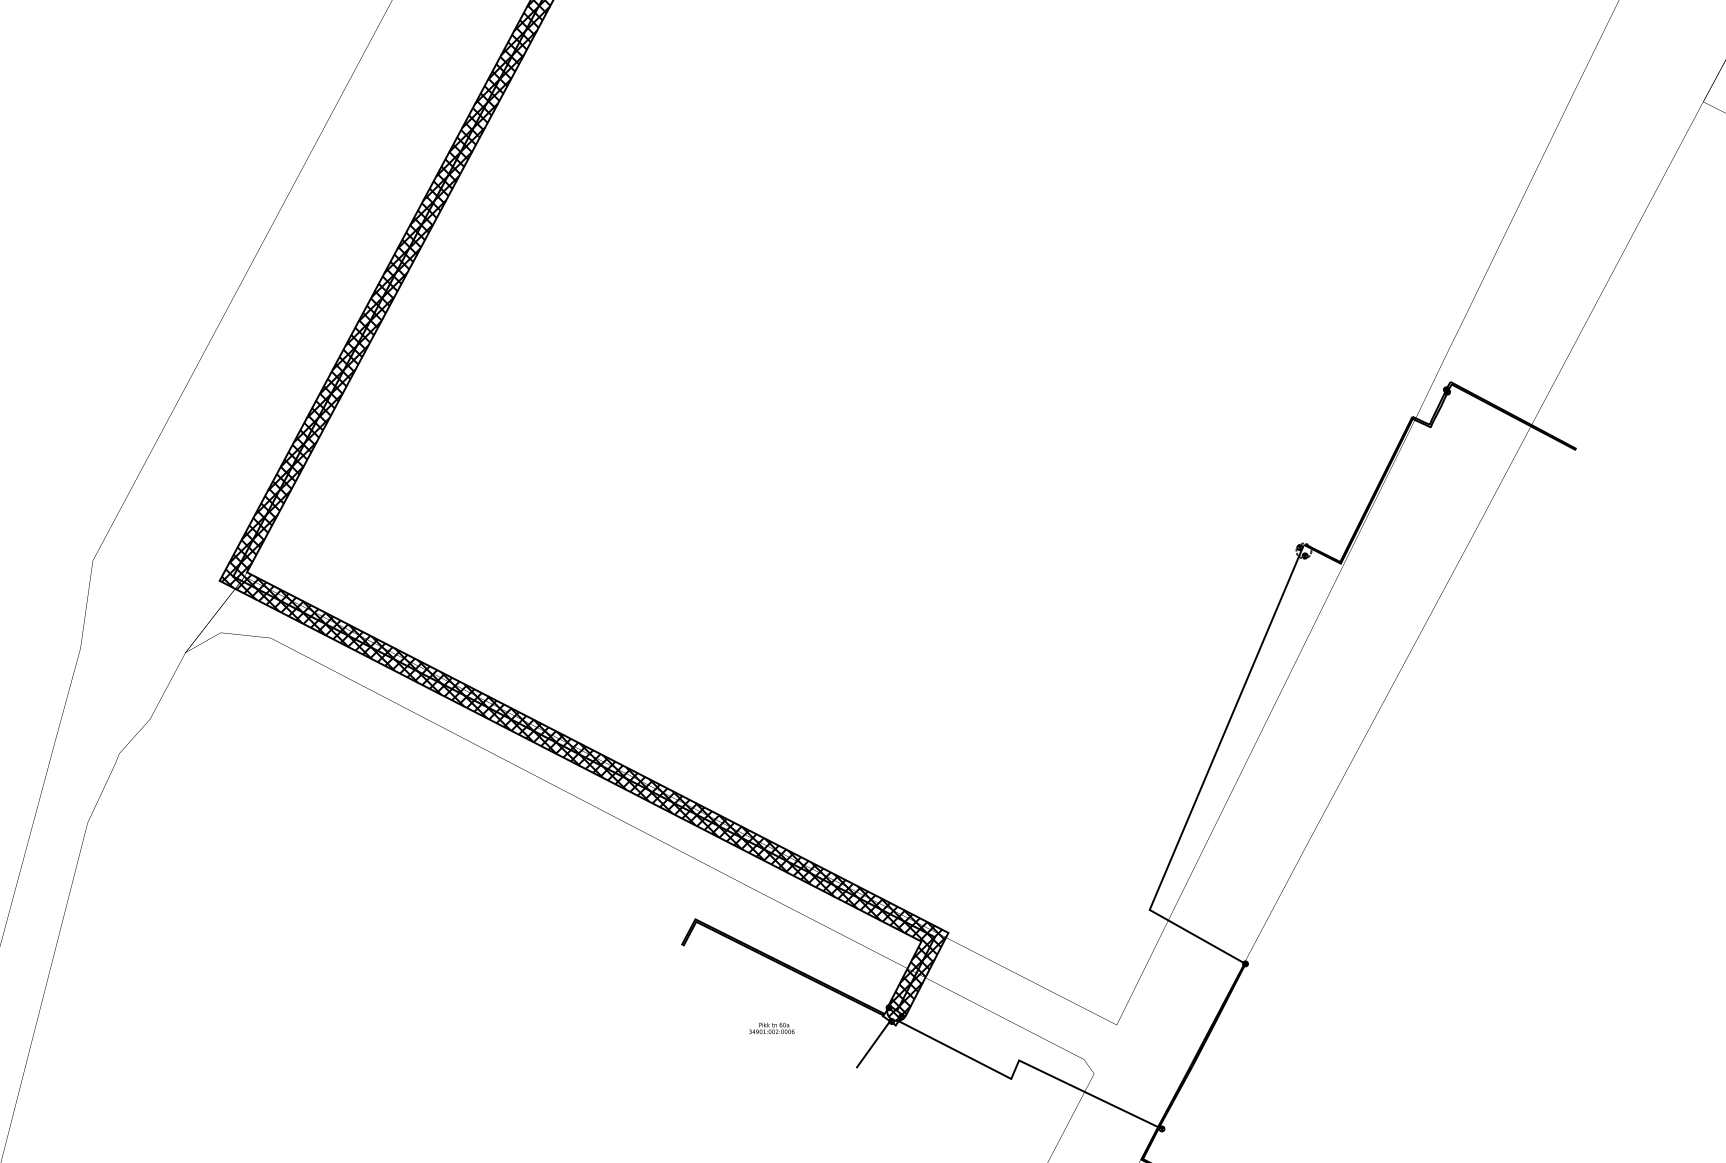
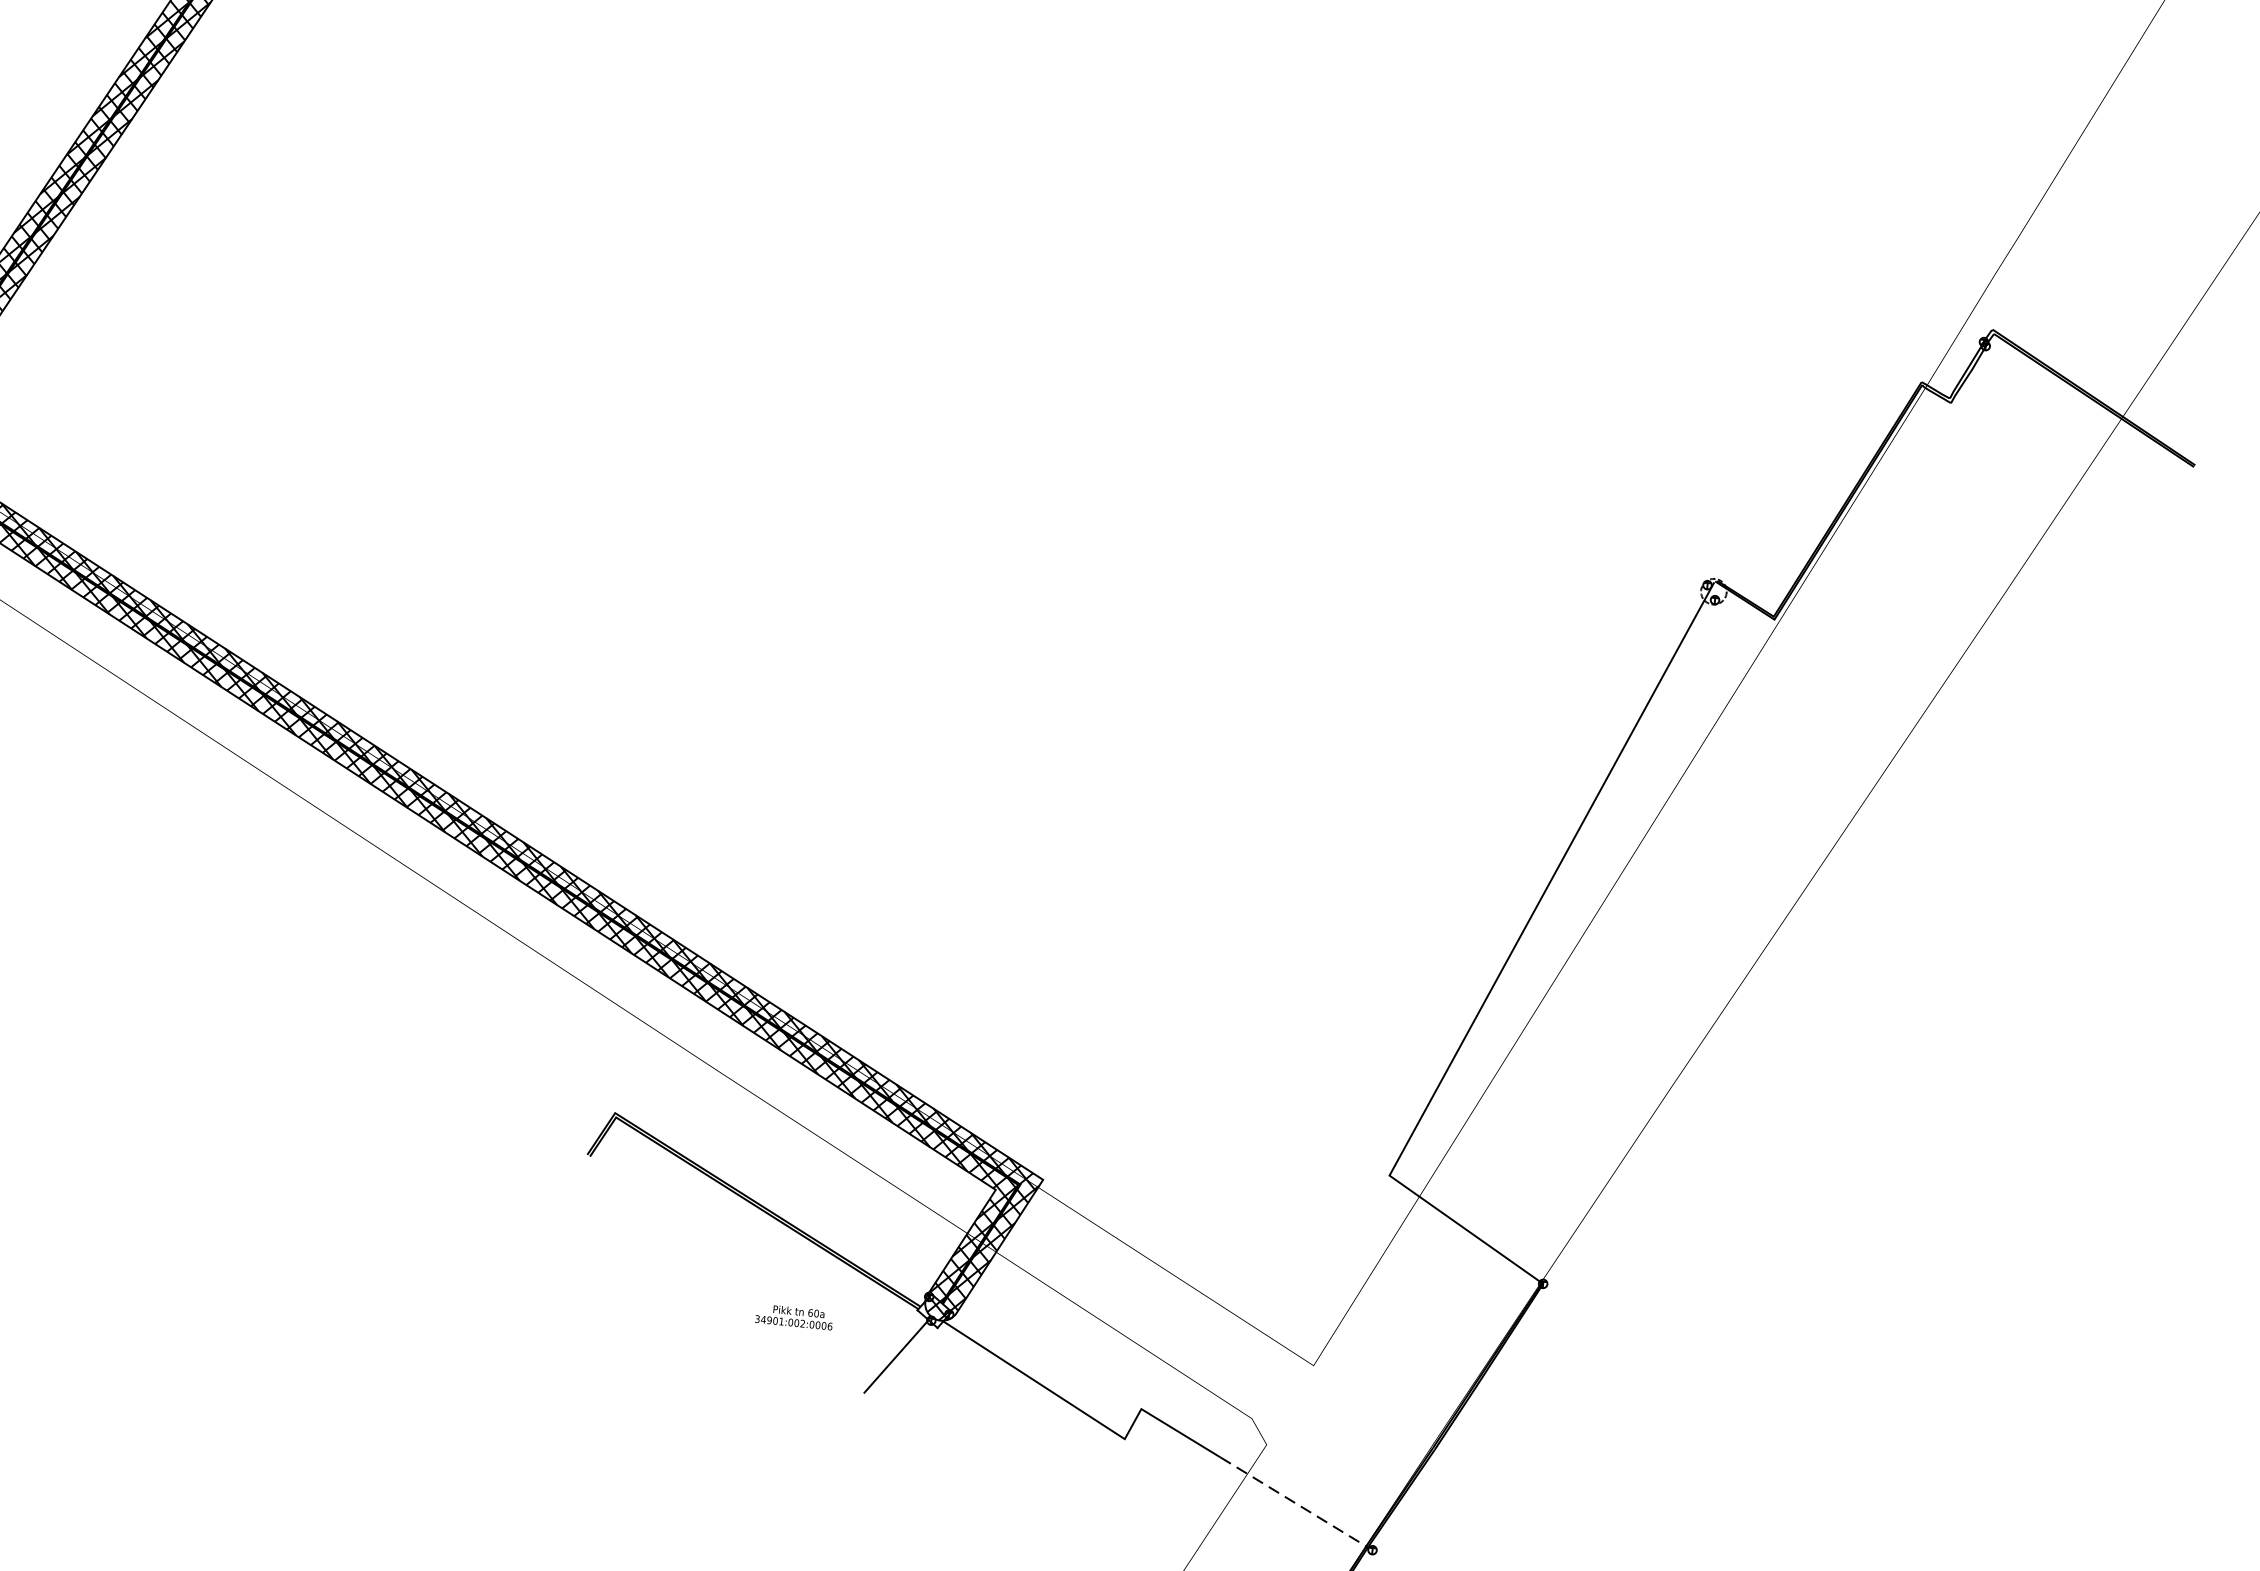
text: (771, 1028) -> (793, 1317), moved
line: (1113, 1105) -> (1294, 1501), solid -> dashed

